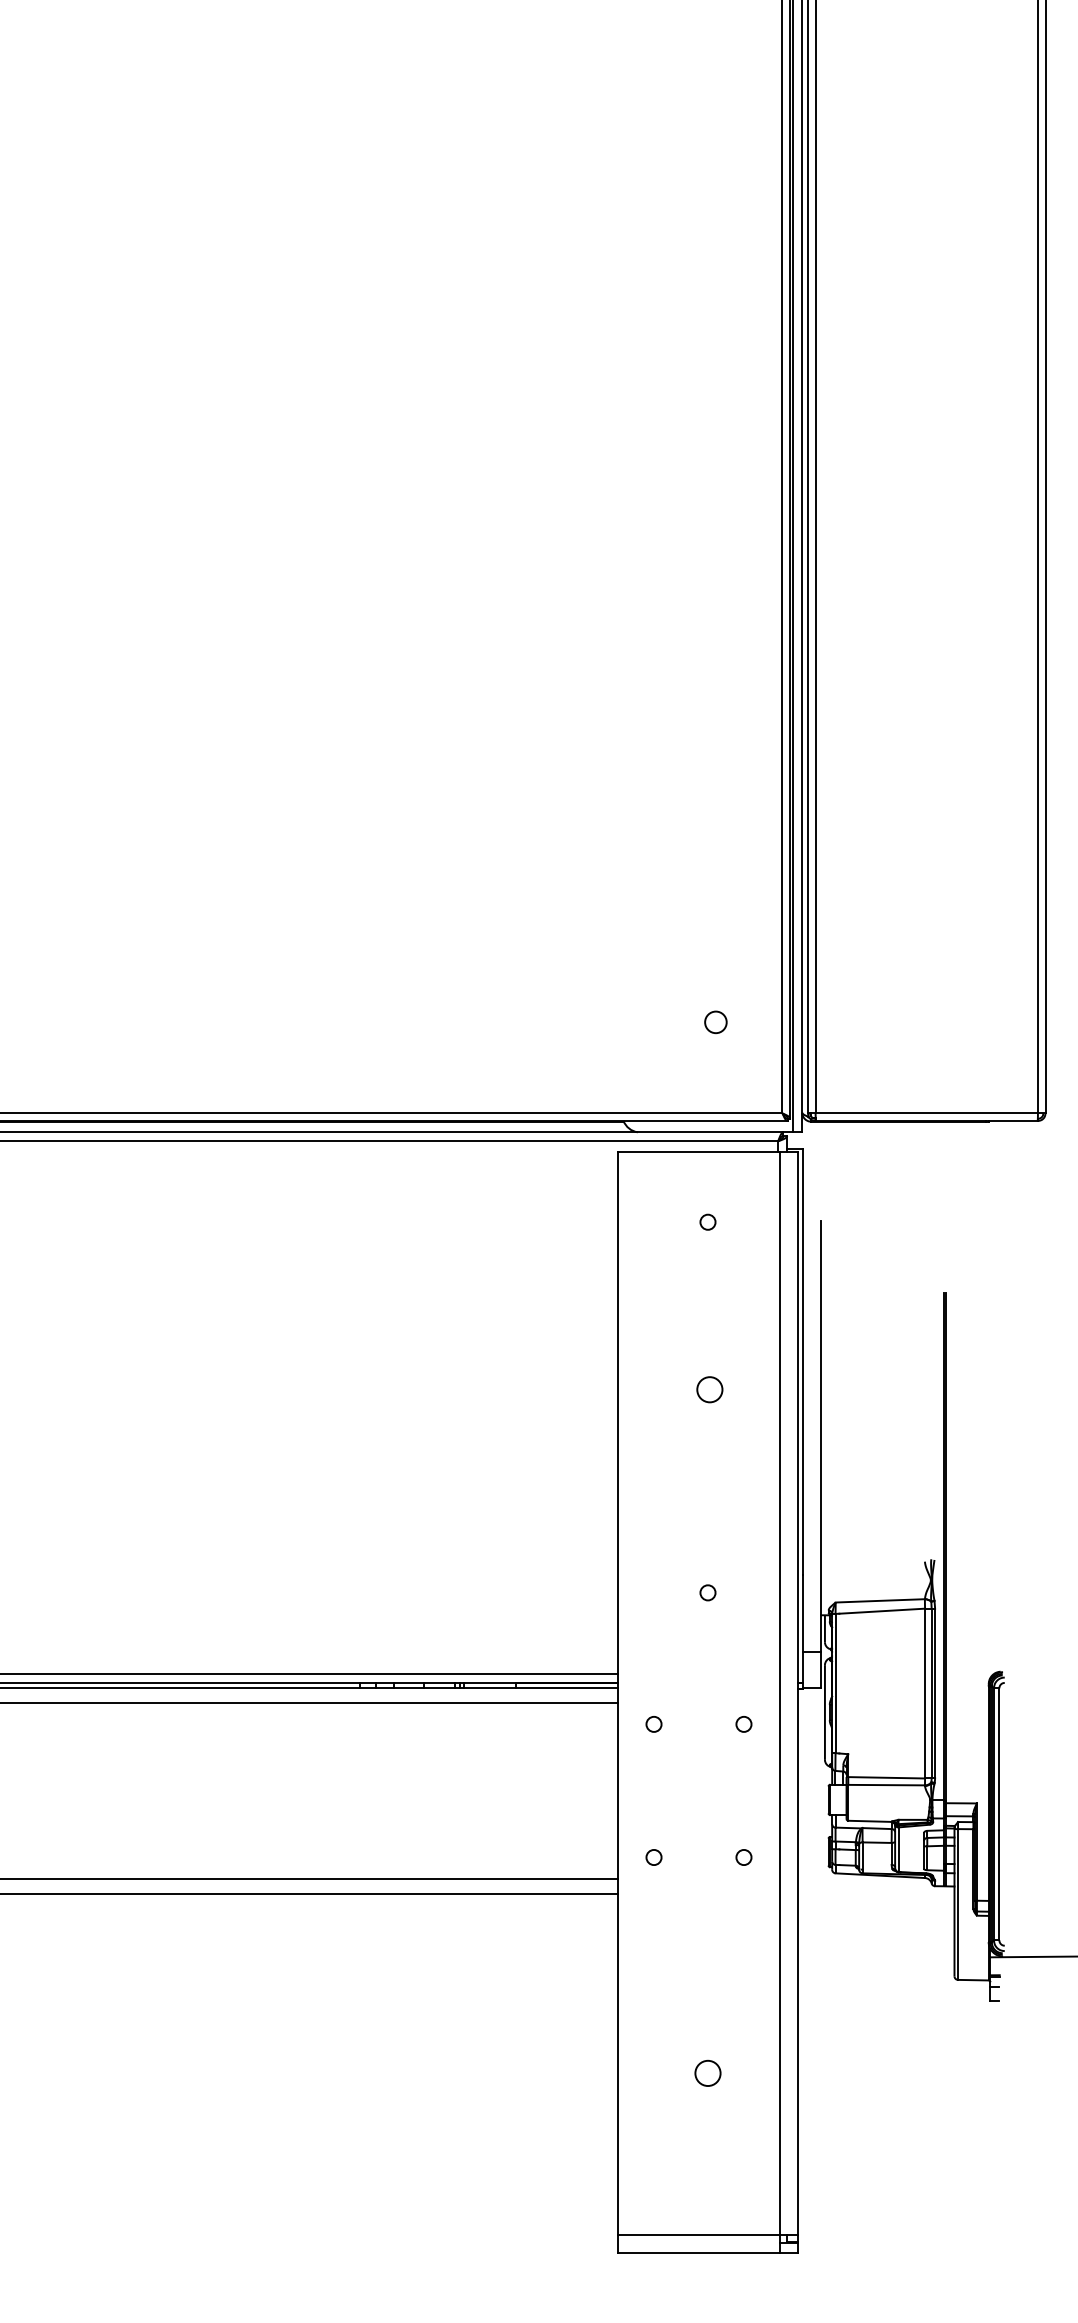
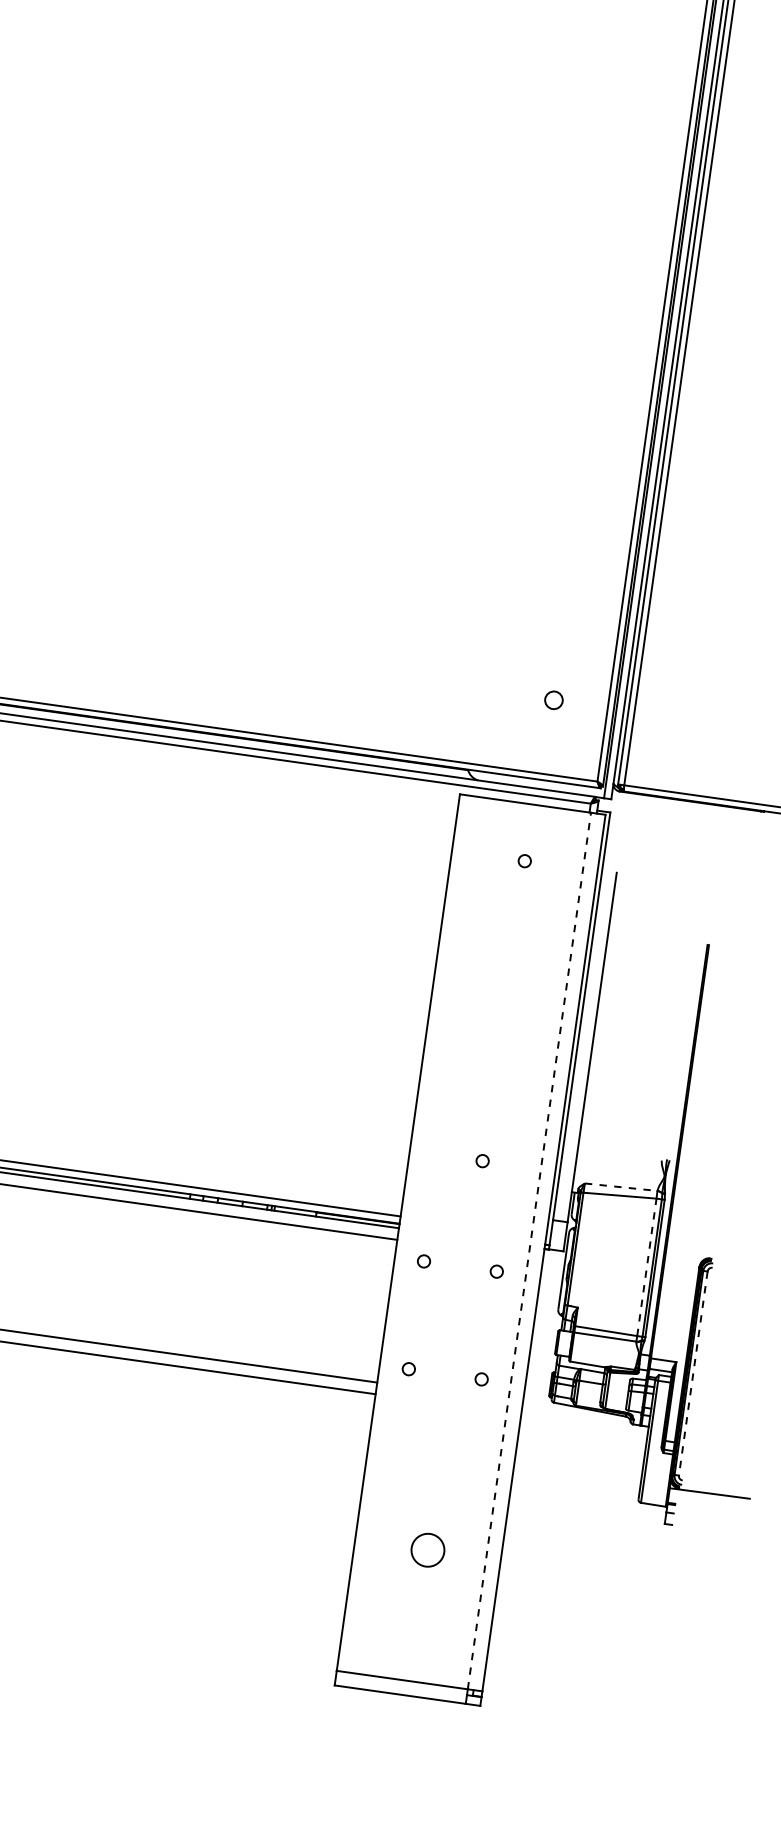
circle: (709, 1389) -> (507, 996), removed
line: (880, 1600) -> (621, 1186), solid -> dashed
line: (779, 1693) -> (529, 1250), solid -> dashed
line: (925, 1693) -> (647, 1267), solid -> dashed
line: (999, 1814) -> (693, 1373), solid -> dashed
circle: (707, 2072) -> (427, 1549), size x1.6

